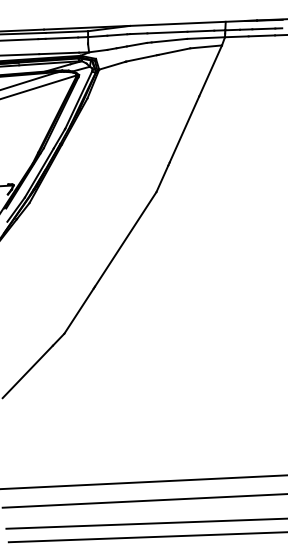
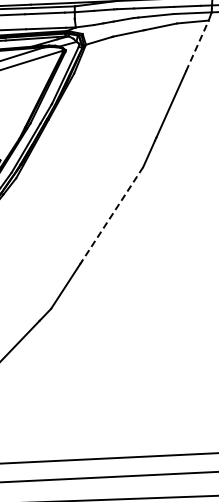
line: (210, 70) -> (197, 45), solid -> dashed
line: (125, 239) -> (112, 214), solid -> dashed

